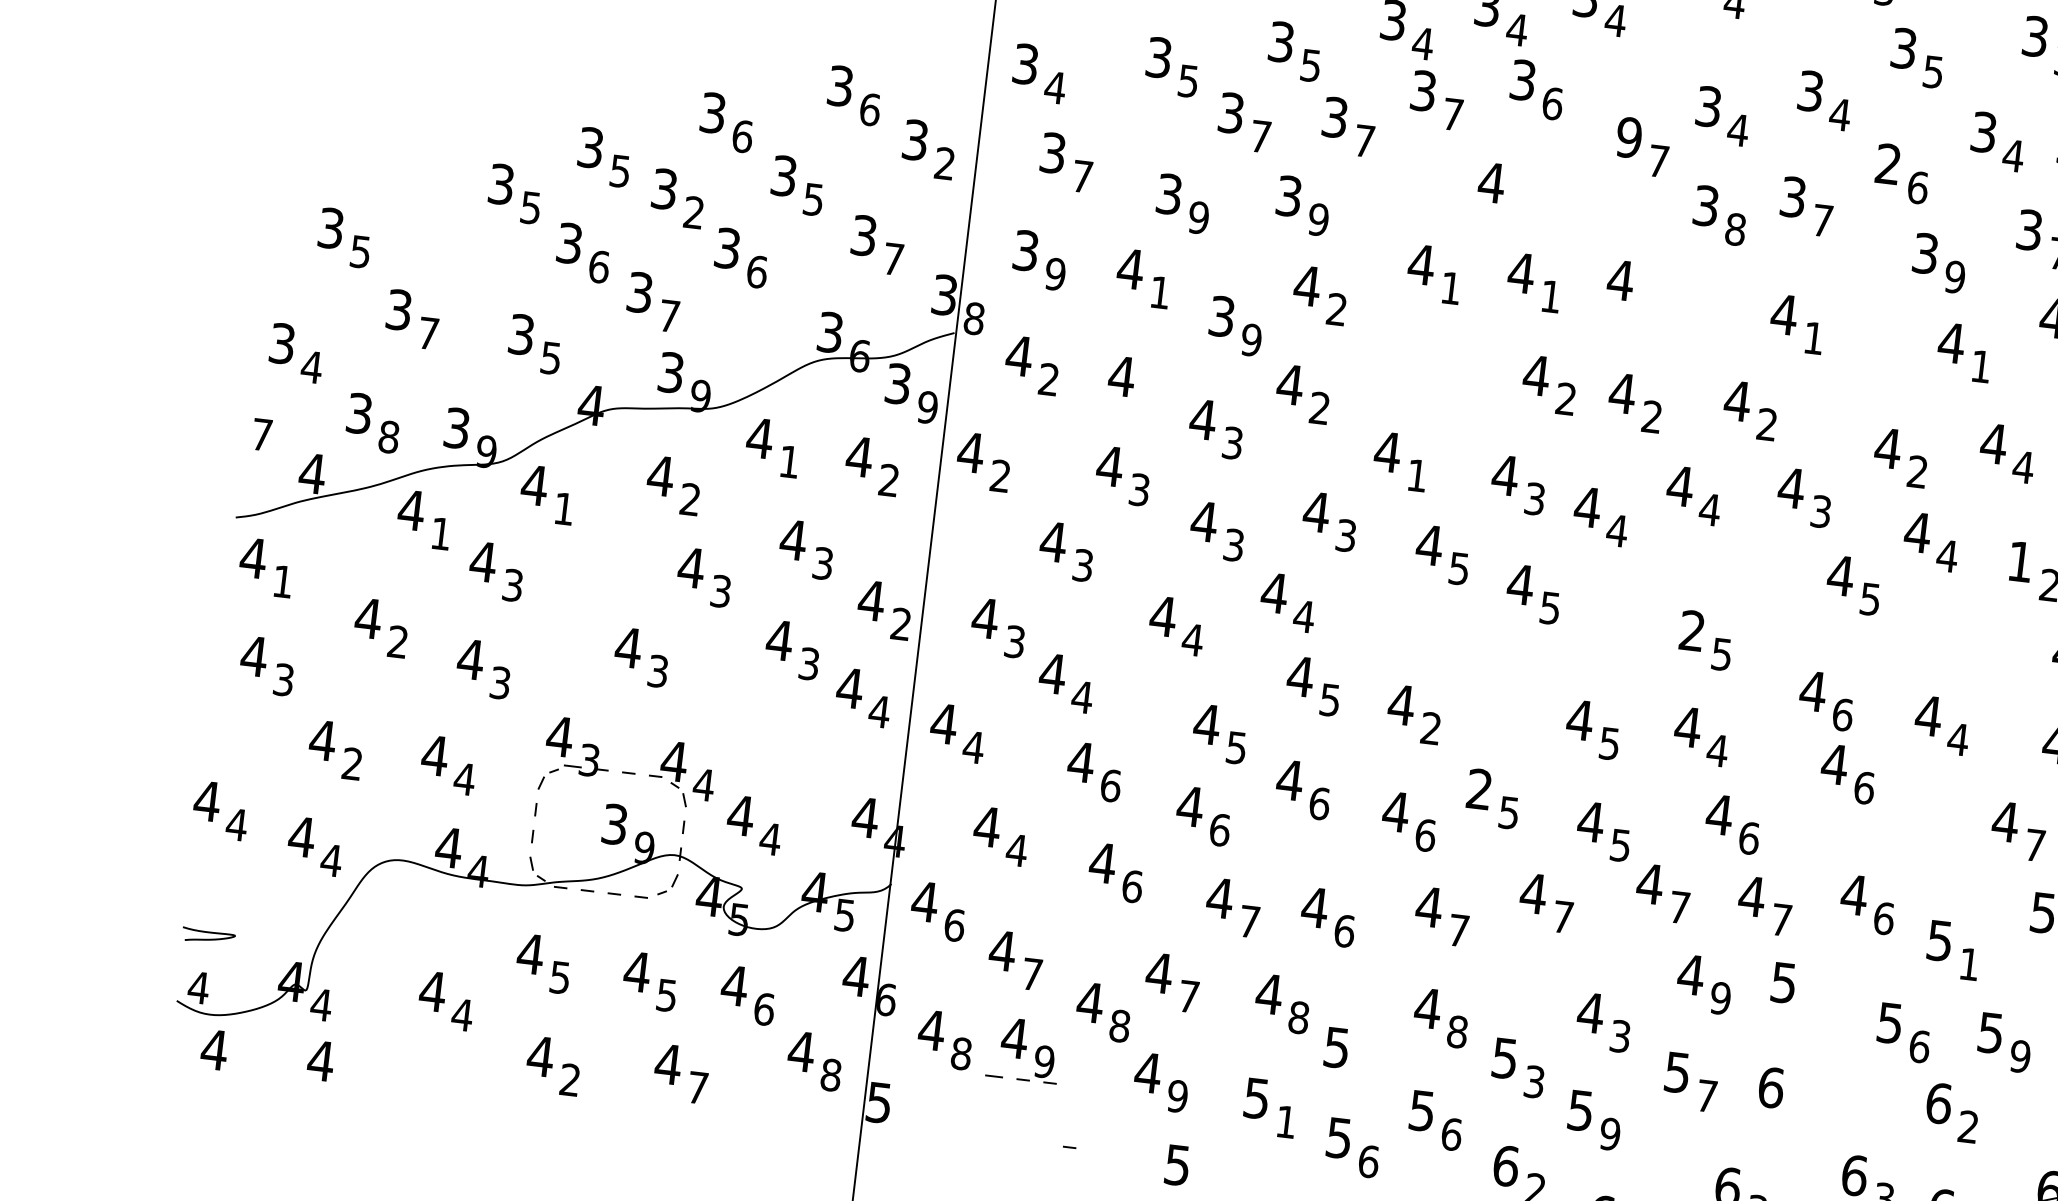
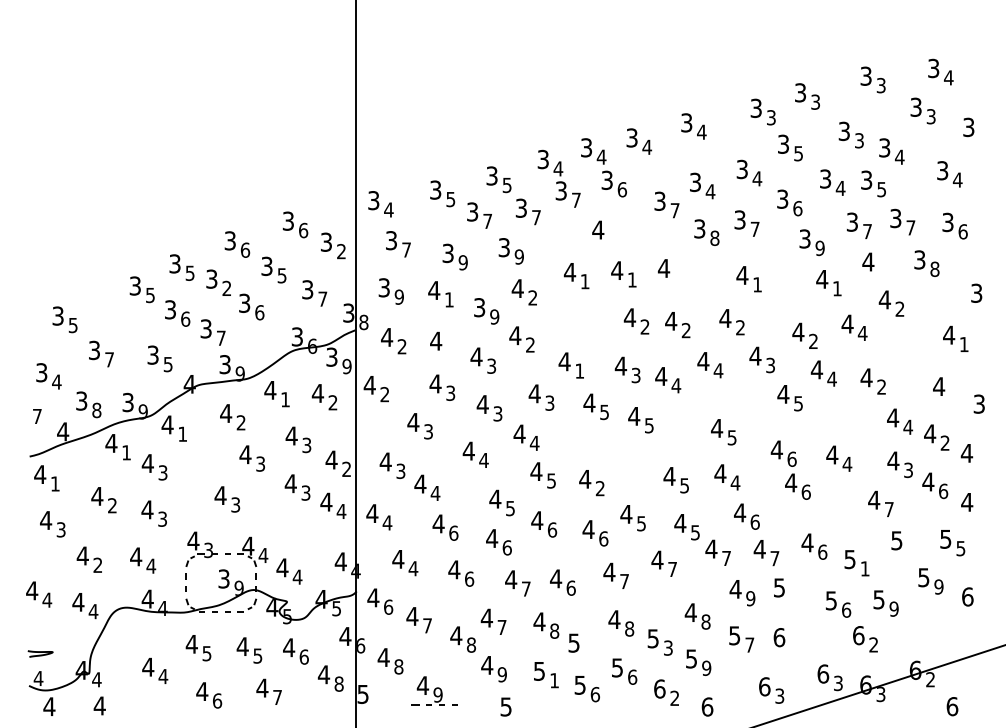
text: (1628, 135) -> (659, 200), 9 -> 3
text: (1887, 164) -> (782, 199), 2 -> 3
text: (2020, 561) -> (866, 377), 1 -> 4
text: (1693, 629) -> (717, 427), 2 -> 4
text: (1479, 787) -> (626, 513), 2 -> 4
text: (1619, 1035) -> (705, 621), 3 -> 8
part: (1023, 1049) -> (427, 690), moved
text: (570, 1079) -> (217, 700), 2 -> 6

